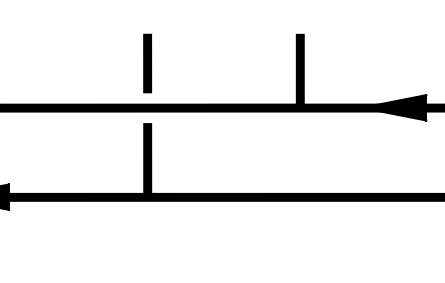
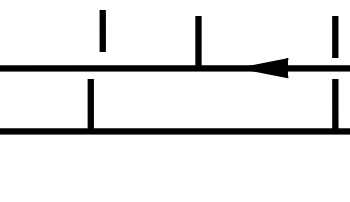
line: (147, 62) -> (102, 30), moved

